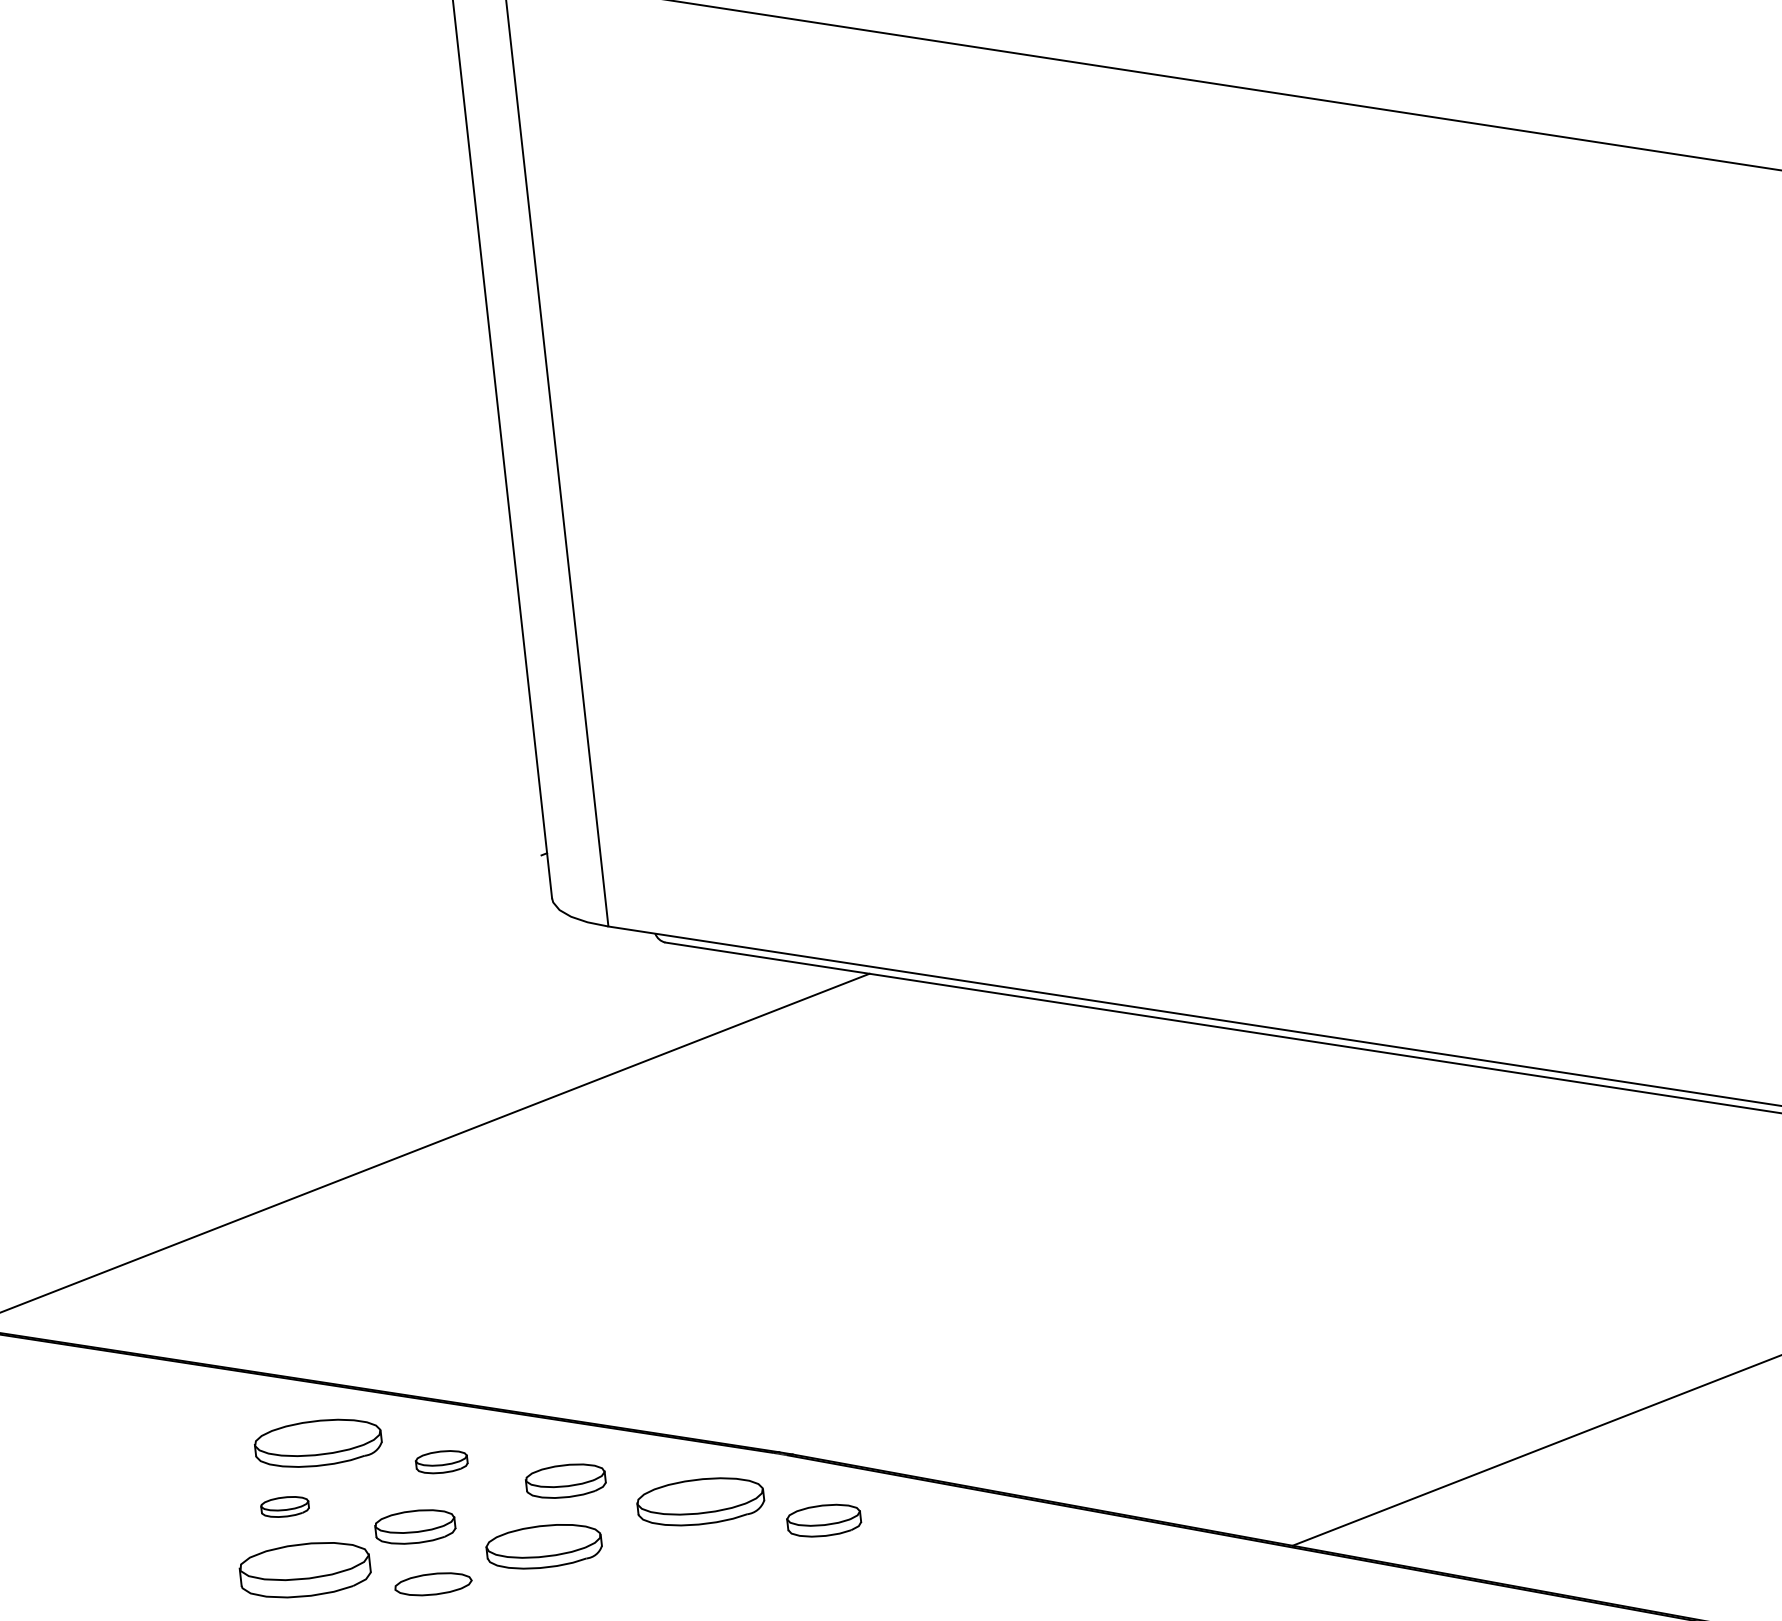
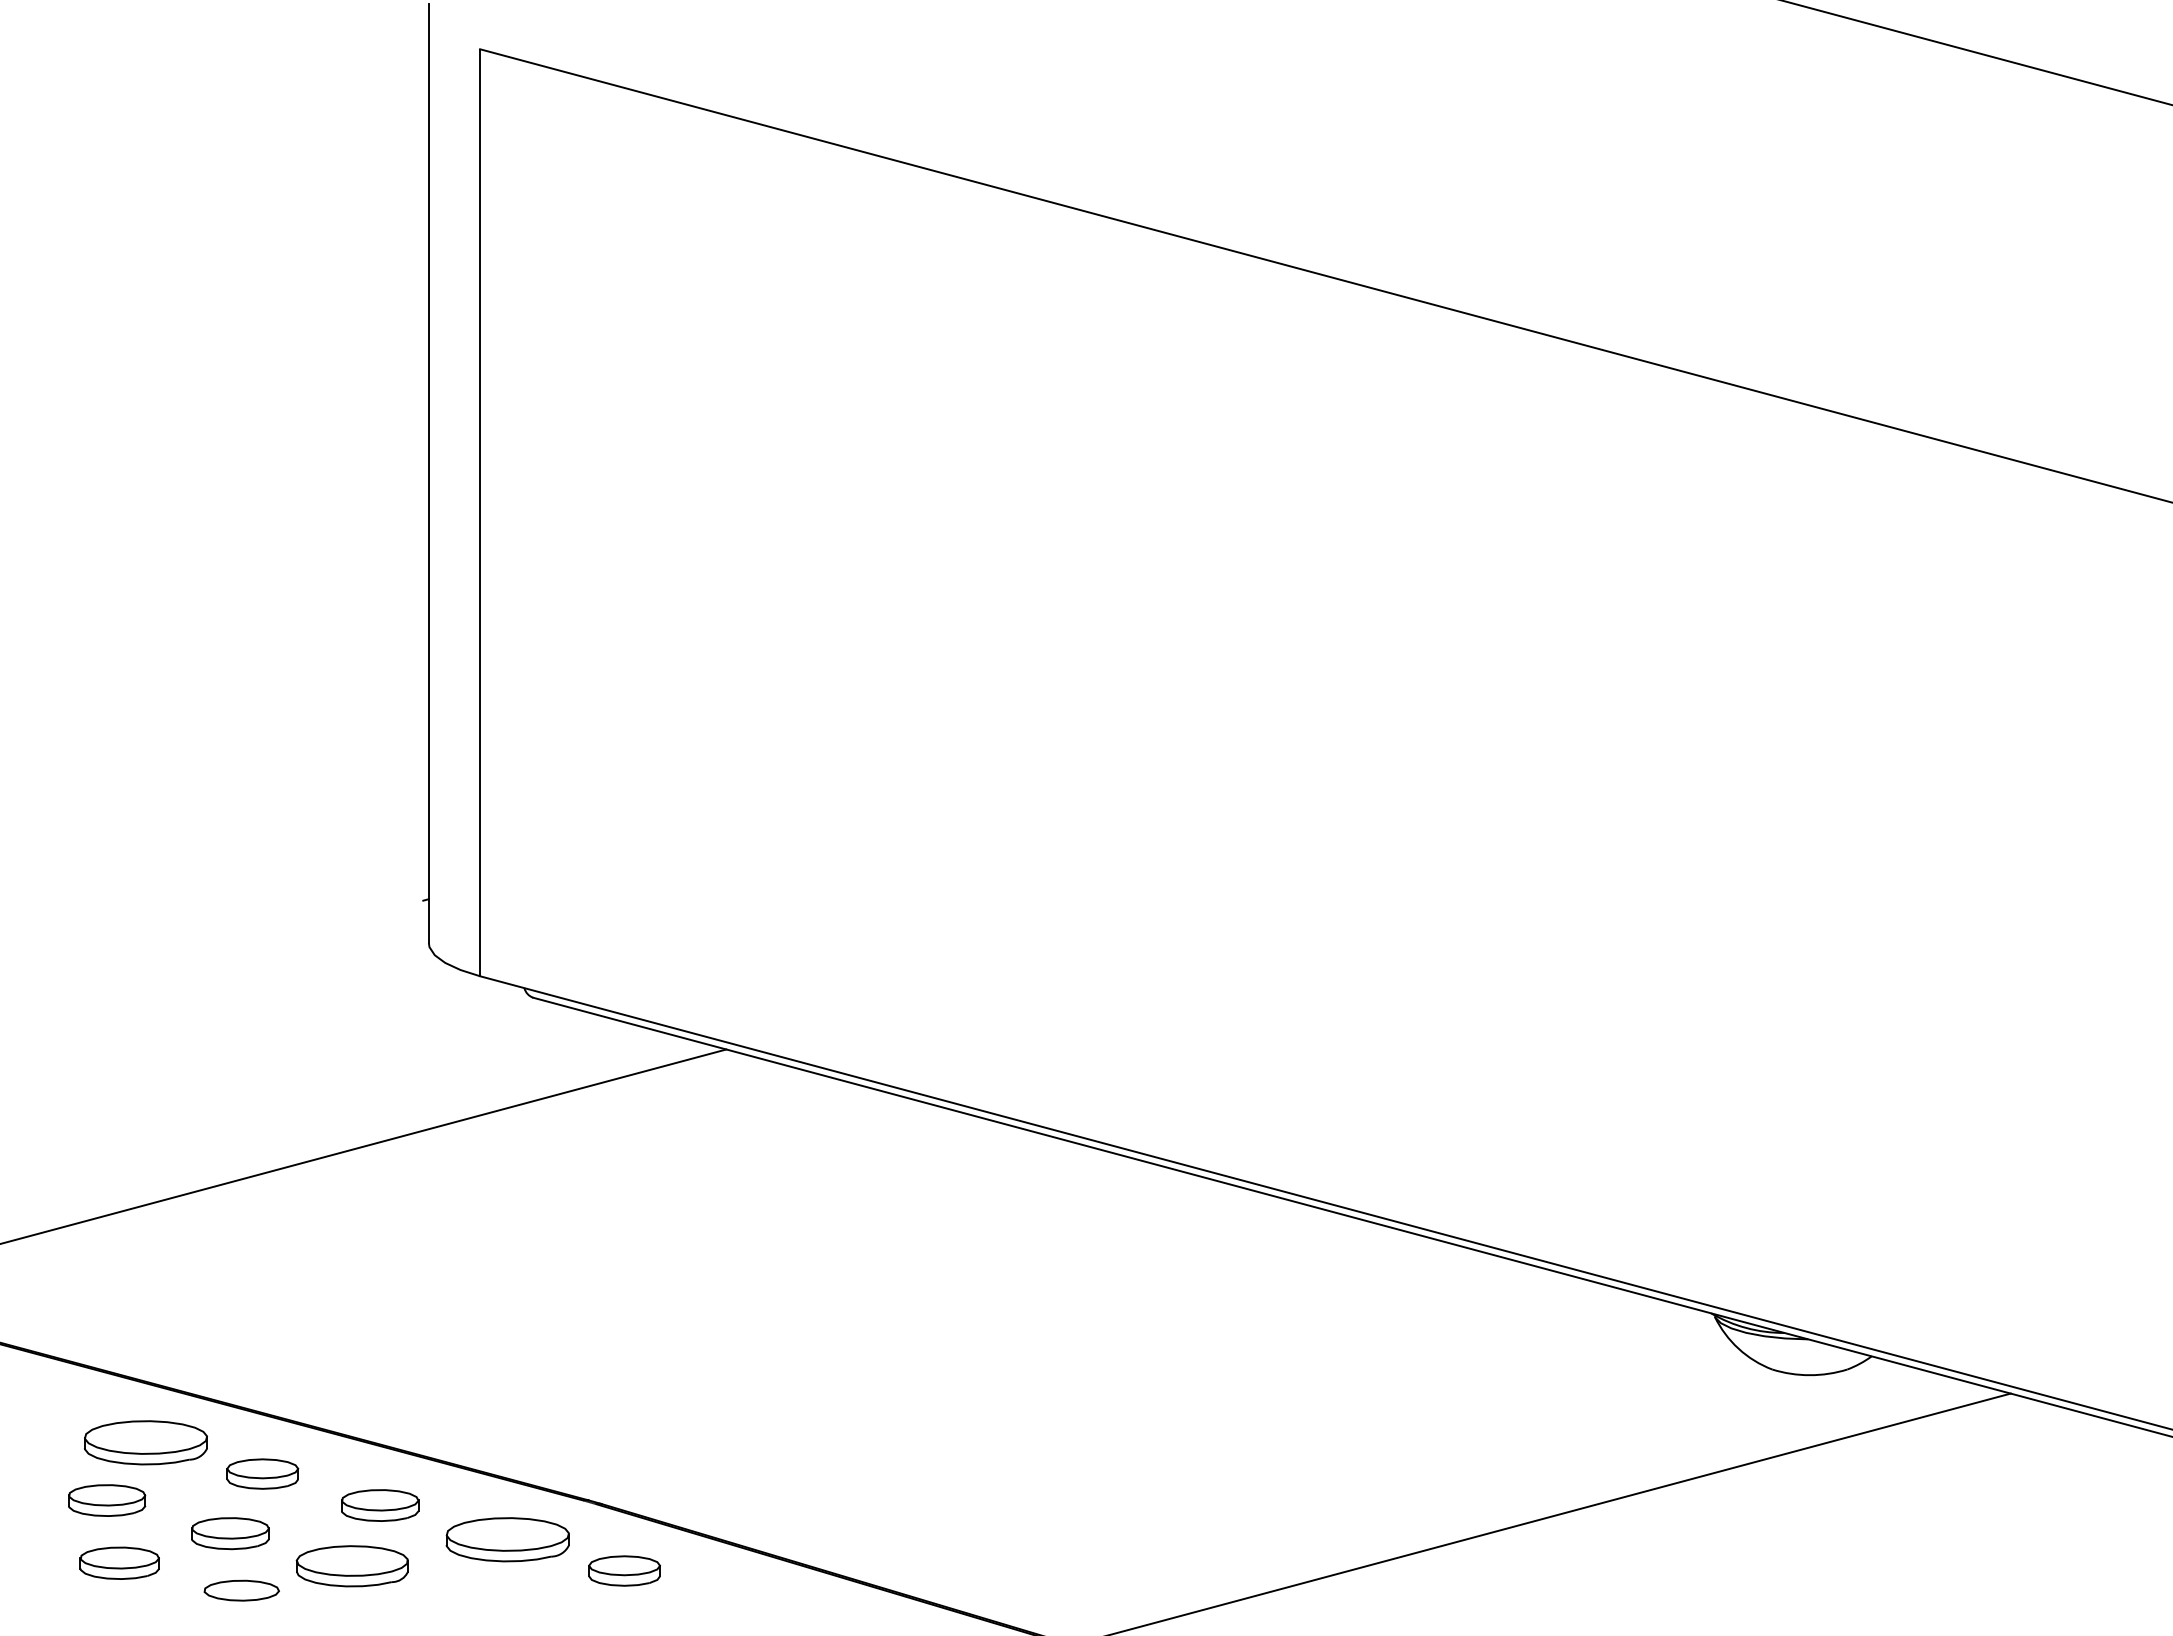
part: (441, 1461) -> (262, 1473), size x1.43
part: (285, 1506) -> (107, 1500), size x1.67
part: (304, 1569) -> (119, 1562), size x0.62

